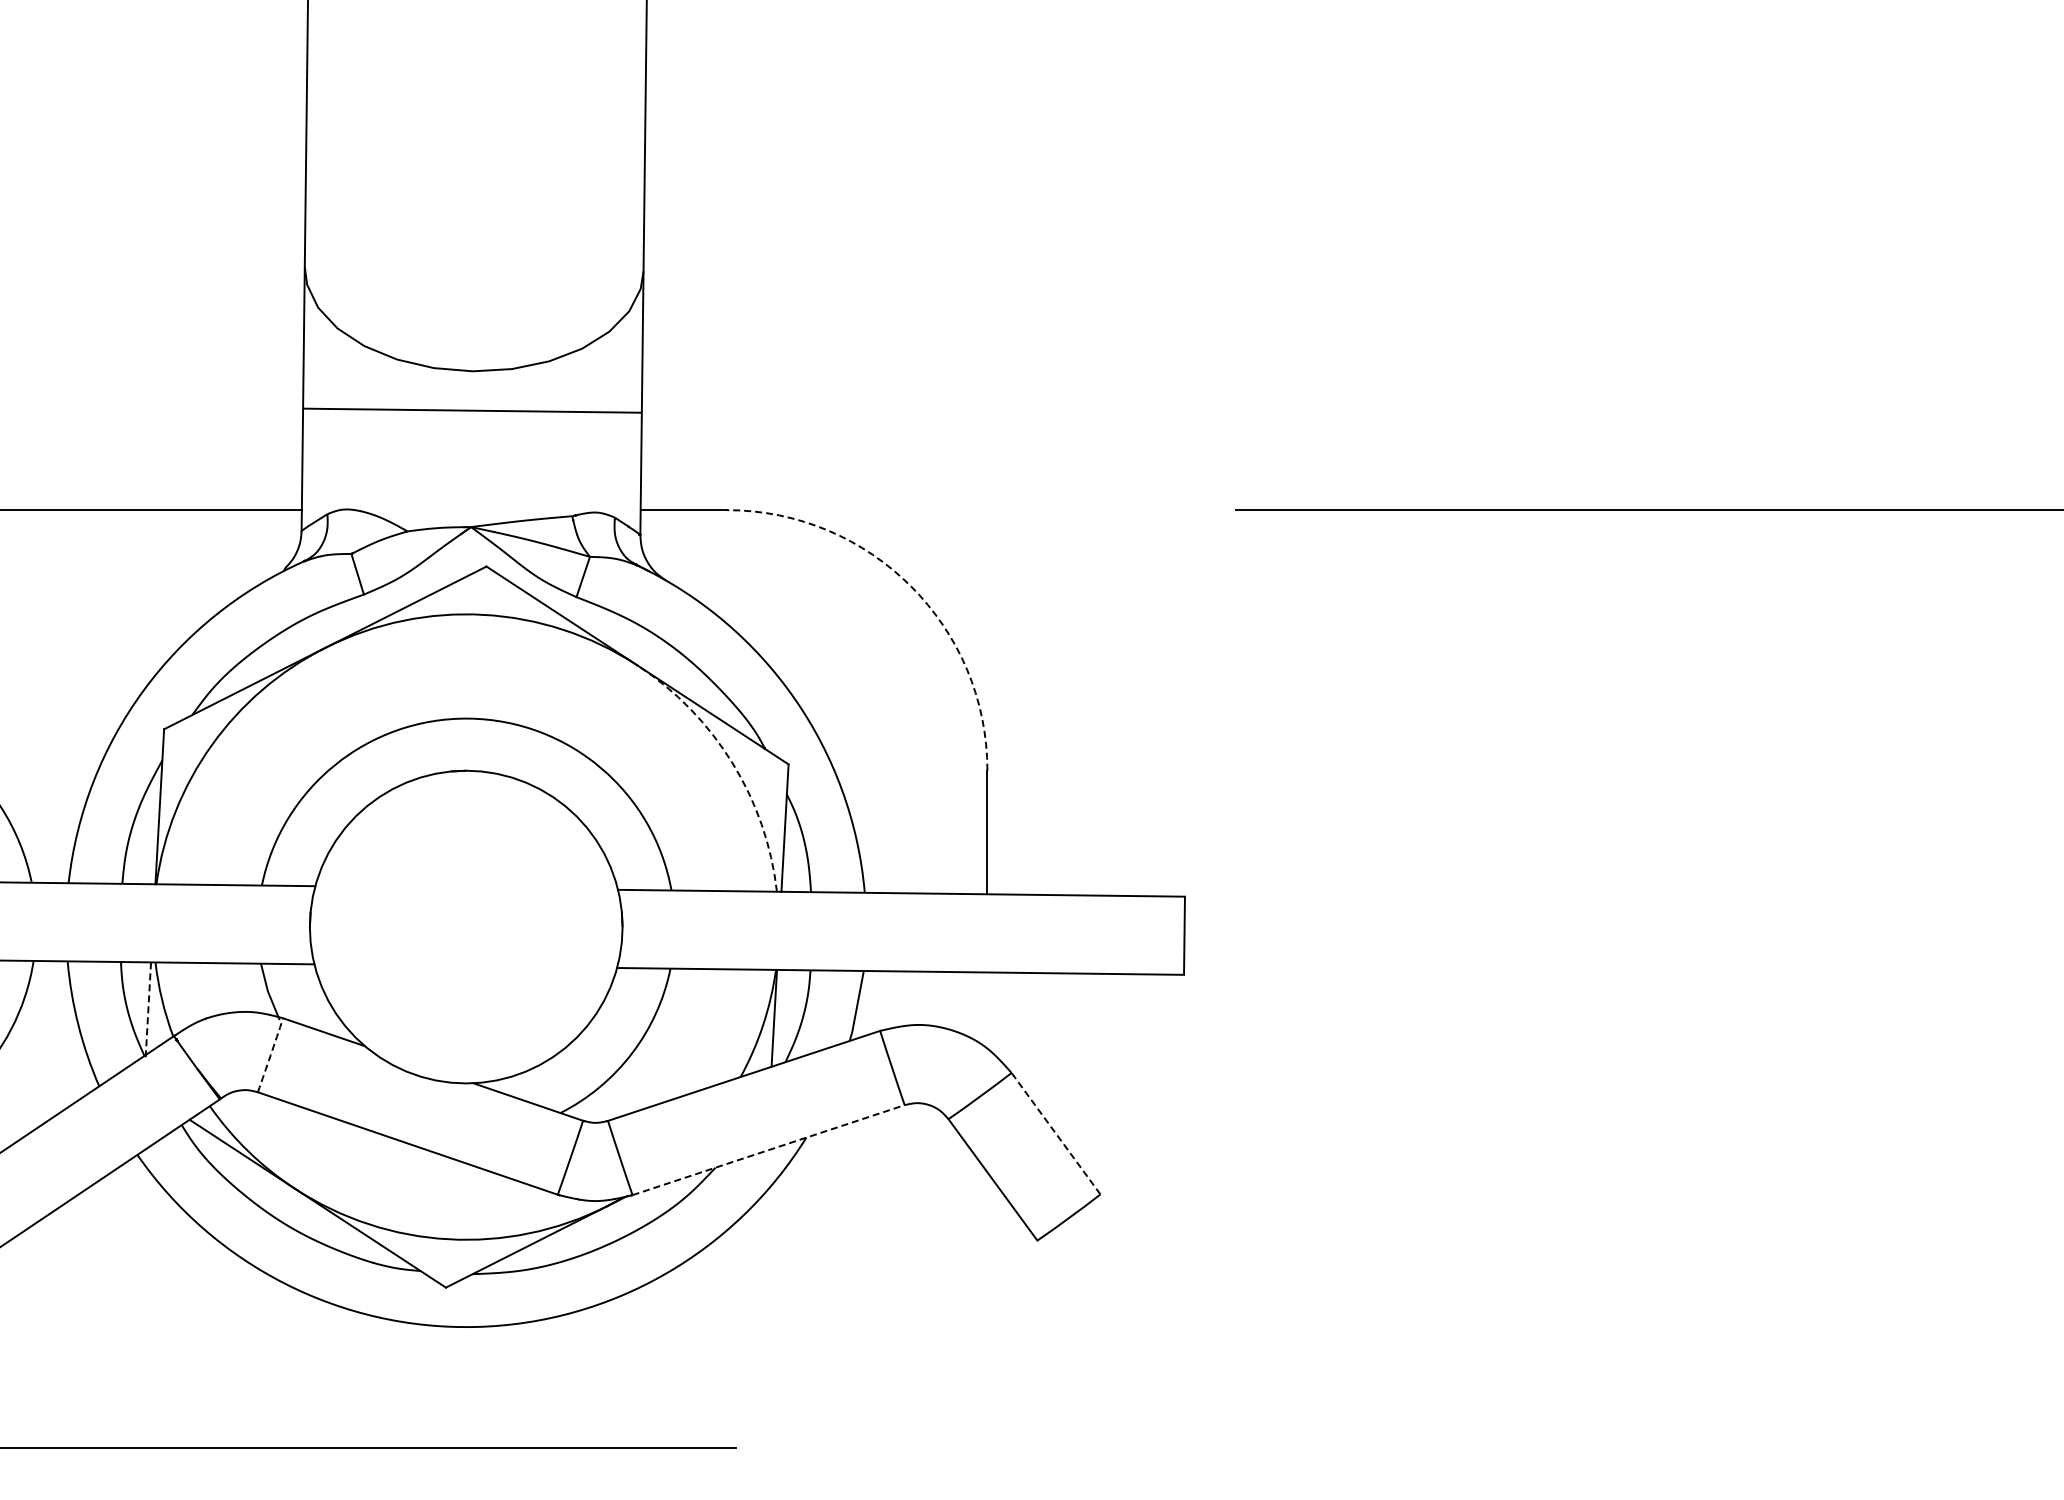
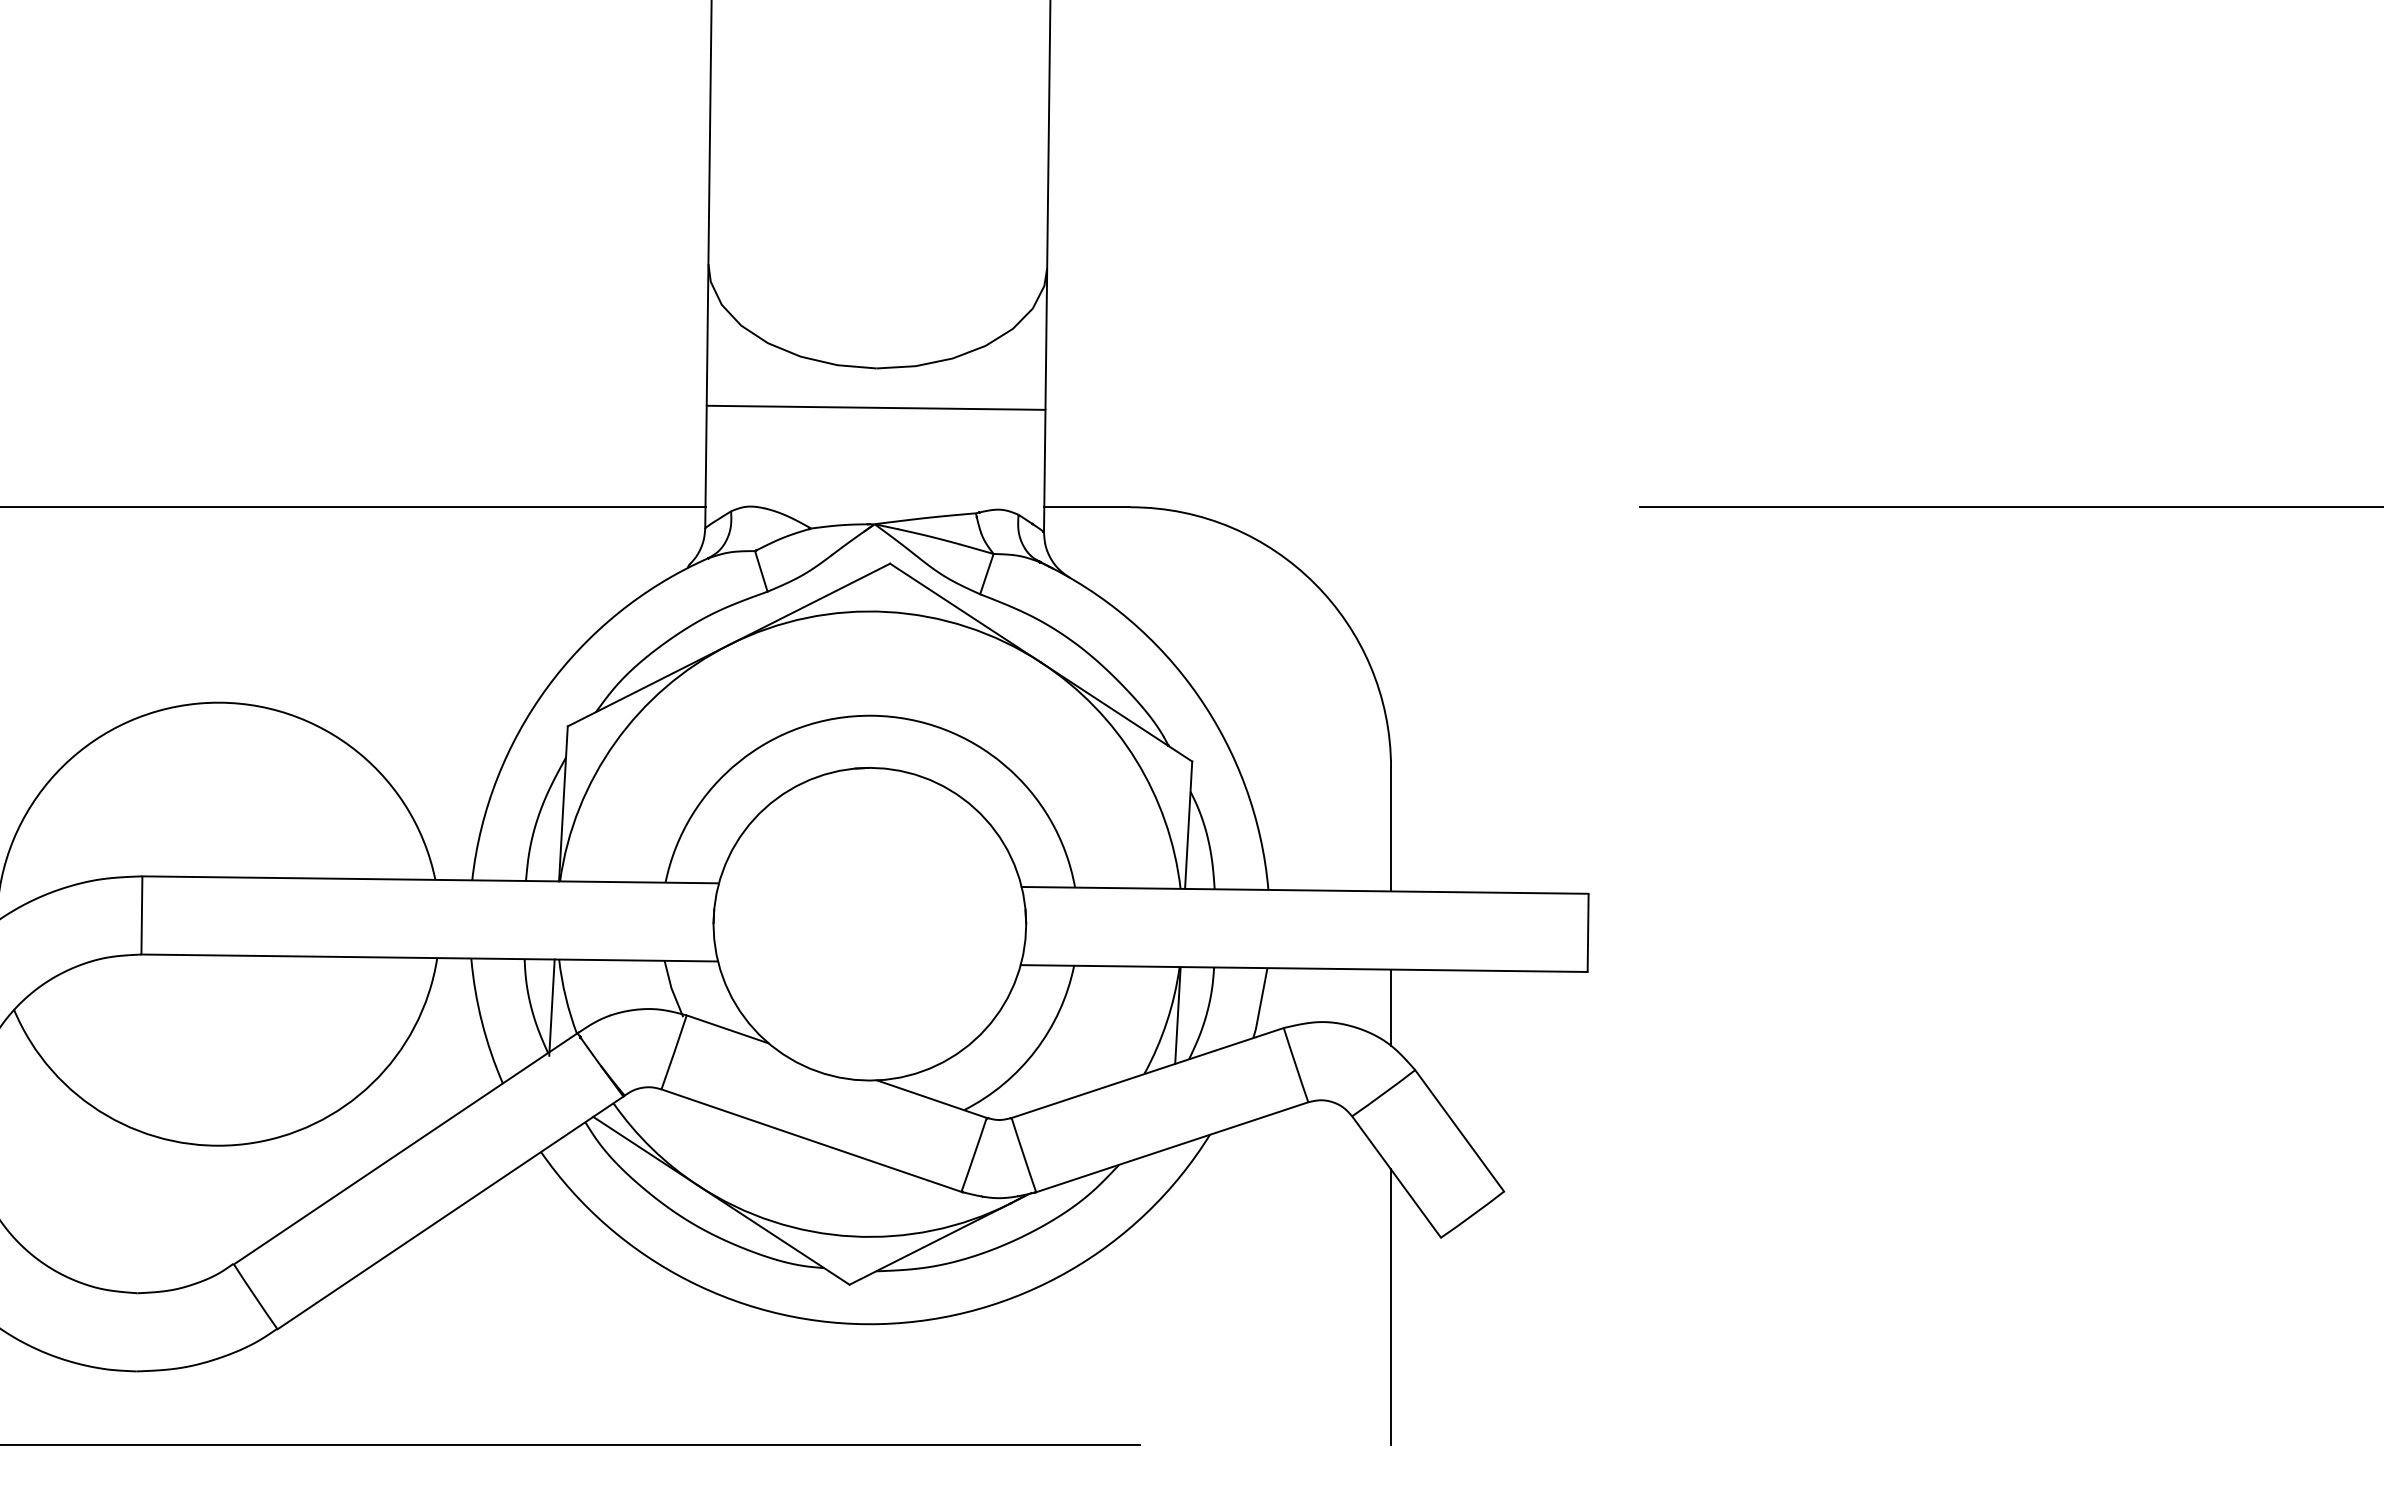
arc: (910, 586) -> (1314, 583), dashed -> solid
arc: (732, 763) -> (1136, 760), dashed -> solid
line: (987, 1010) -> (1391, 1007), added
line: (147, 1011) -> (551, 1008), dashed -> solid
arc: (270, 1055) -> (674, 1052), dashed -> solid
line: (1055, 1133) -> (1459, 1130), dashed -> solid
line: (768, 1150) -> (1172, 1147), dashed -> solid
line: (987, 1310) -> (1391, 1307), added

